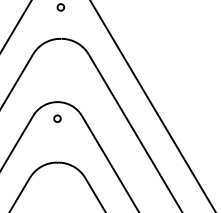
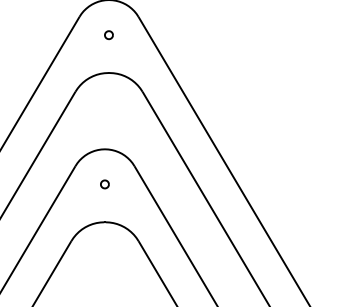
part: (57, 118) -> (104, 184), moved

